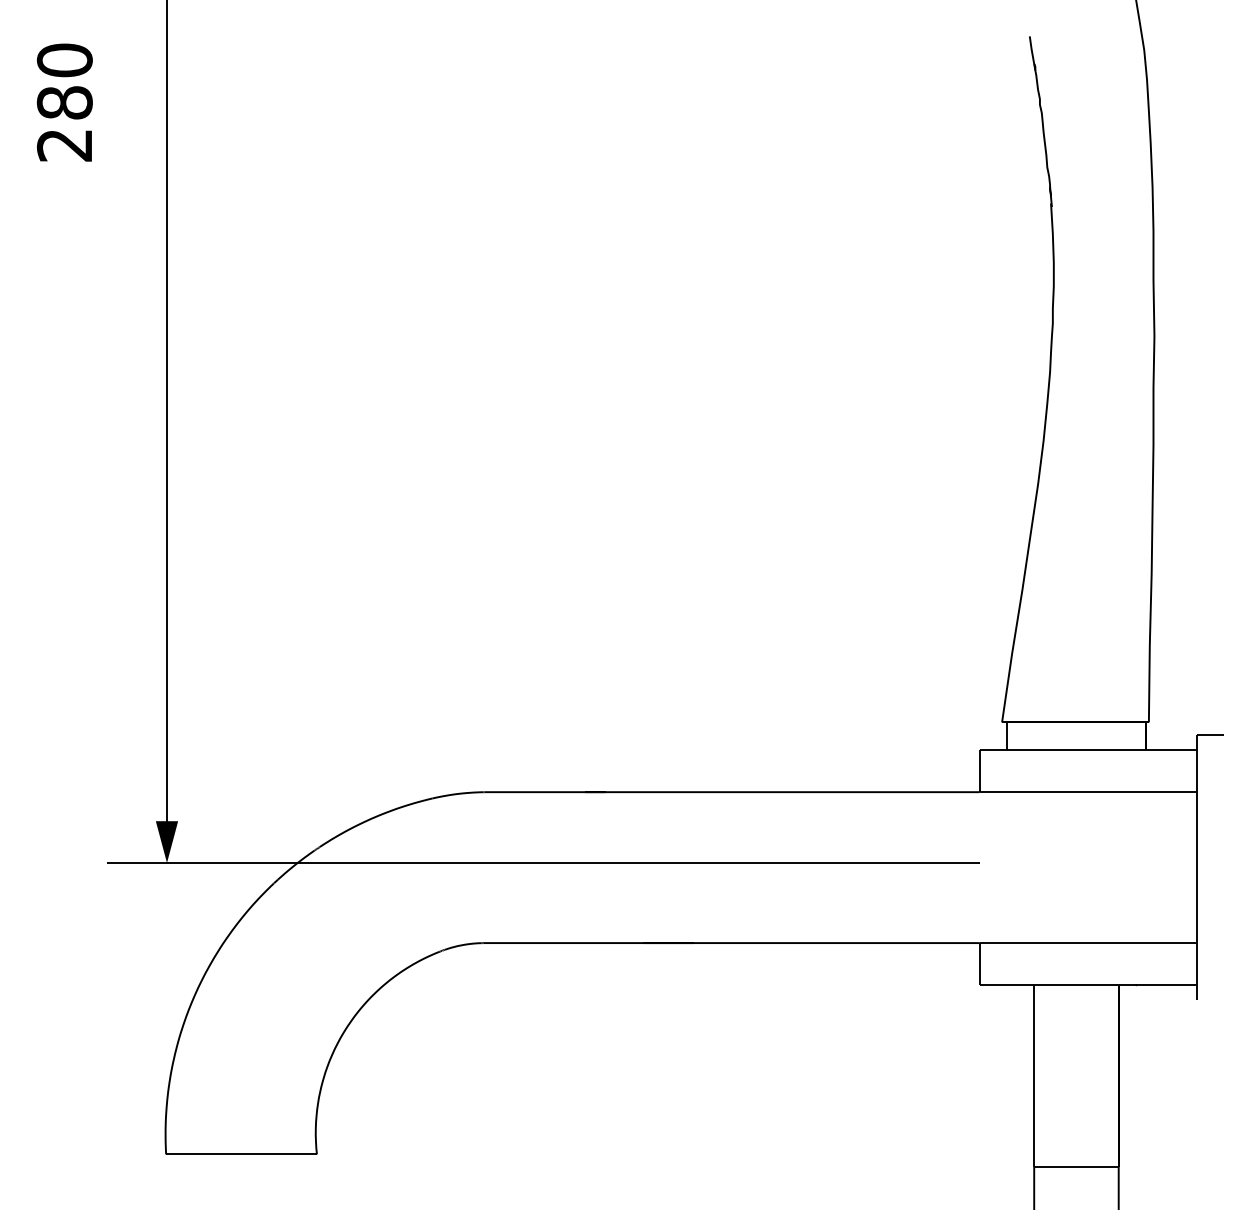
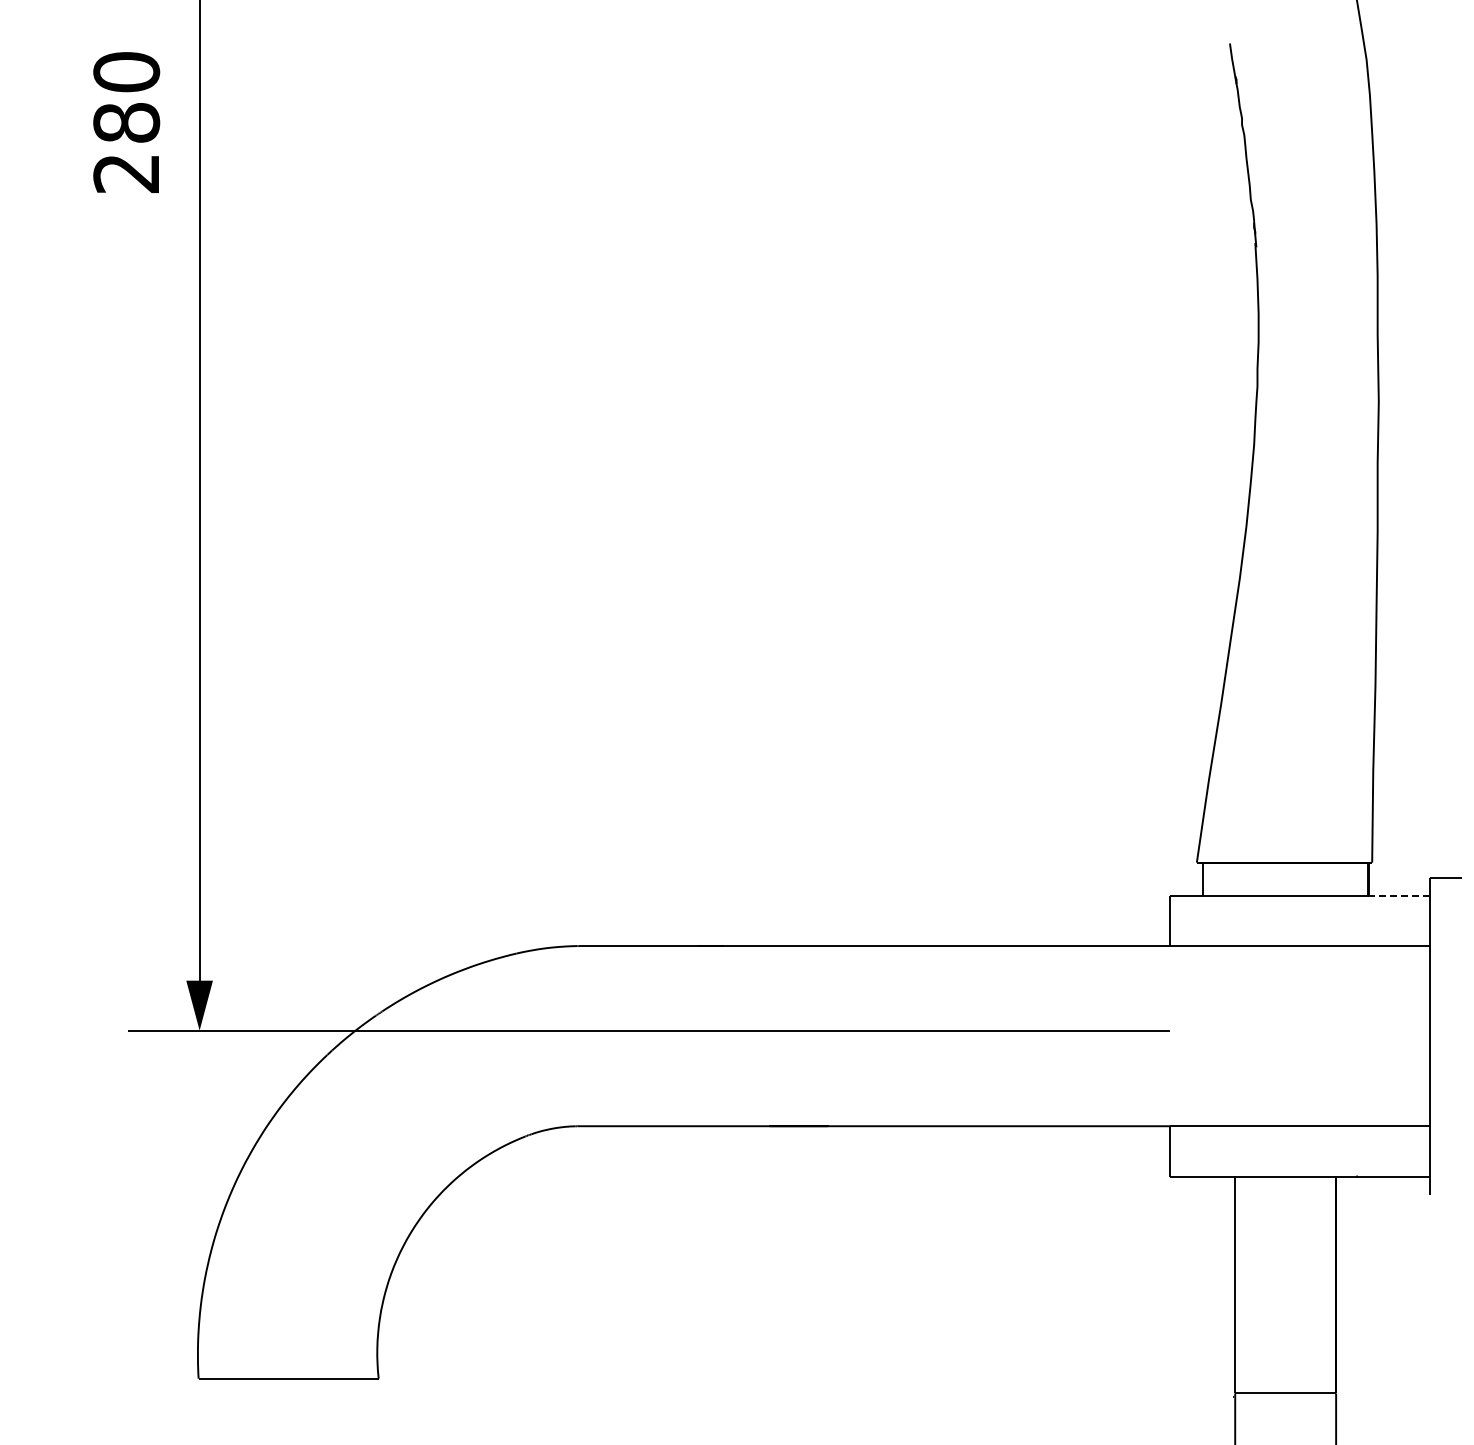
text: (64, 102) -> (126, 122), moved
line: (1171, 749) -> (1399, 895), solid -> dashed

